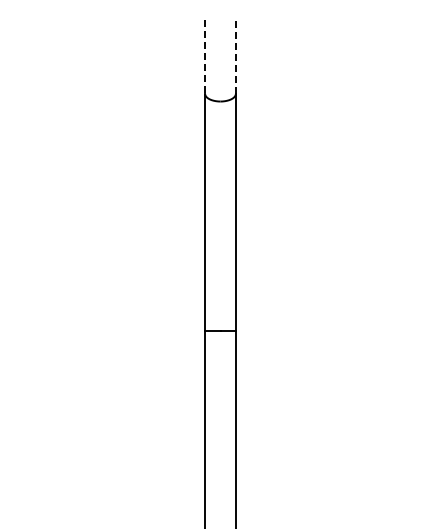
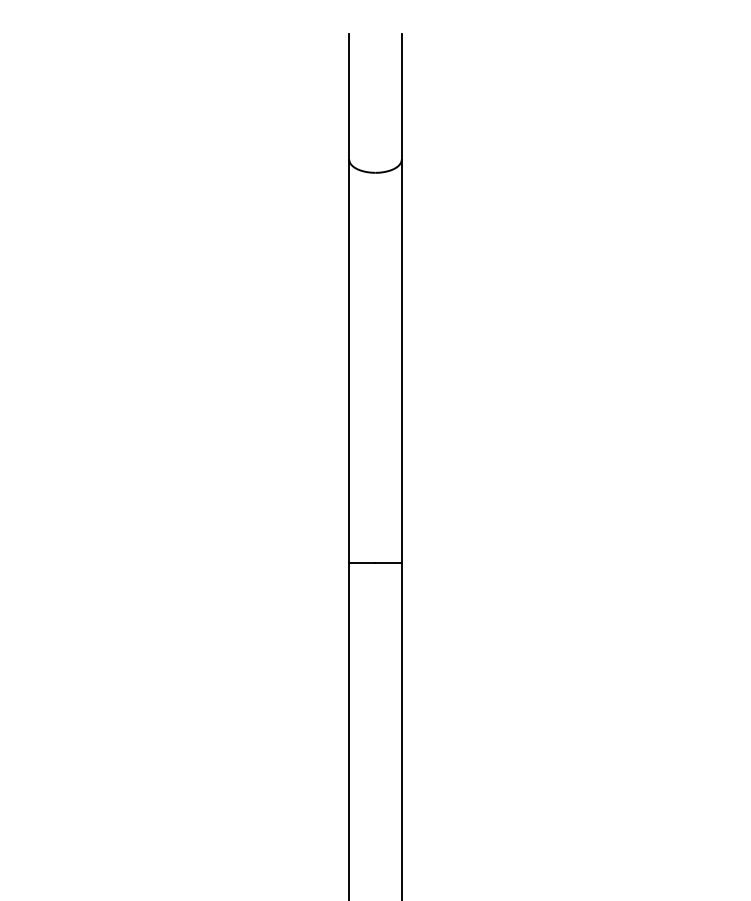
line: (205, 56) -> (349, 96), dashed -> solid
line: (235, 56) -> (401, 96), dashed -> solid

